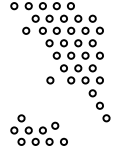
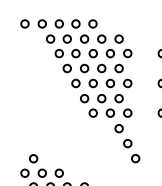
circle: (25, 30) -> (38, 53), removed
circle: (49, 79) -> (67, 112), removed
circle: (54, 125) -> (73, 167), removed

